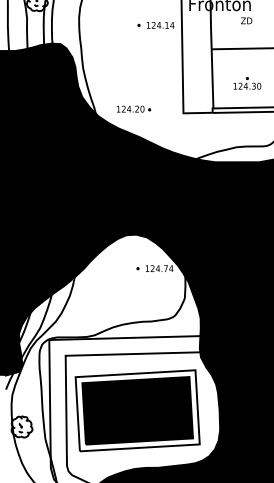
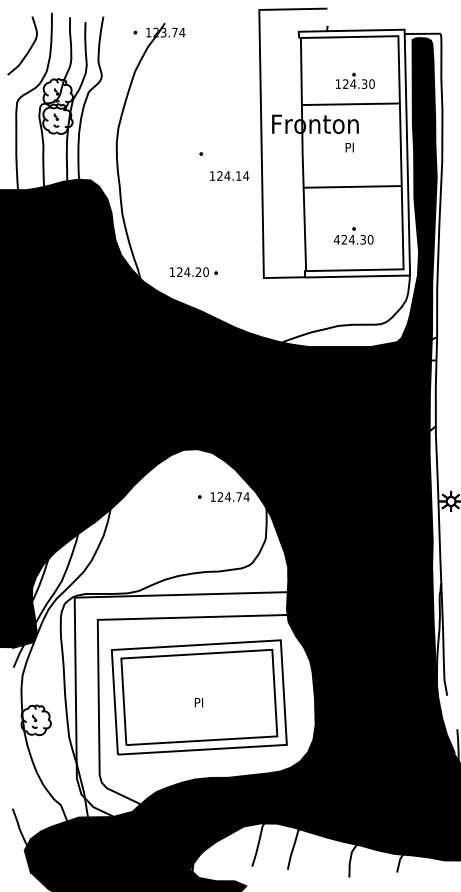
text: (246, 20) -> (352, 147), ZD -> PI
text: (160, 25) -> (229, 175), moved
text: (234, 86) -> (336, 239), 124.30 -> 424.30
fill: (137, 410) -> (199, 697), removed

